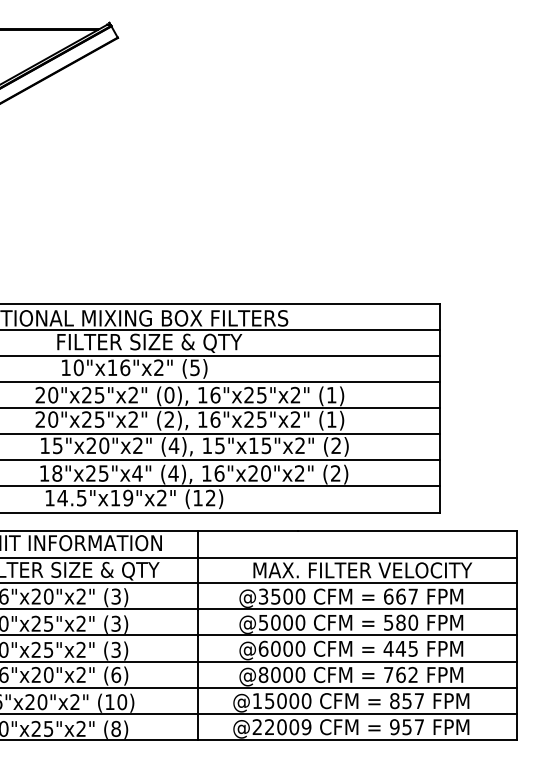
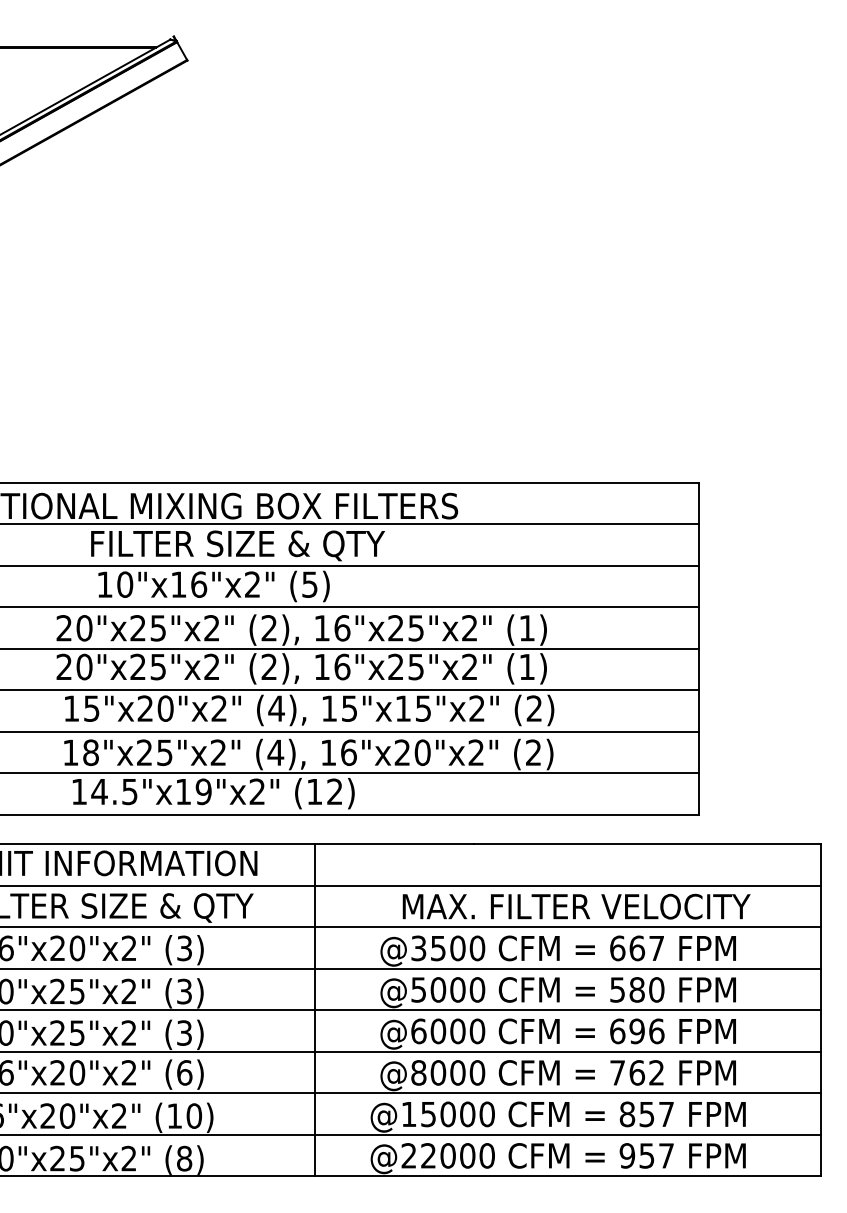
text: (169, 394) -> (269, 627), (0), -> (2),
text: (137, 473) -> (218, 752), 18"x25"x4" -> 18"x25"x2"
text: (400, 648) -> (636, 1030), 445 -> 696
text: (306, 727) -> (487, 1156), @22009 -> @22000

